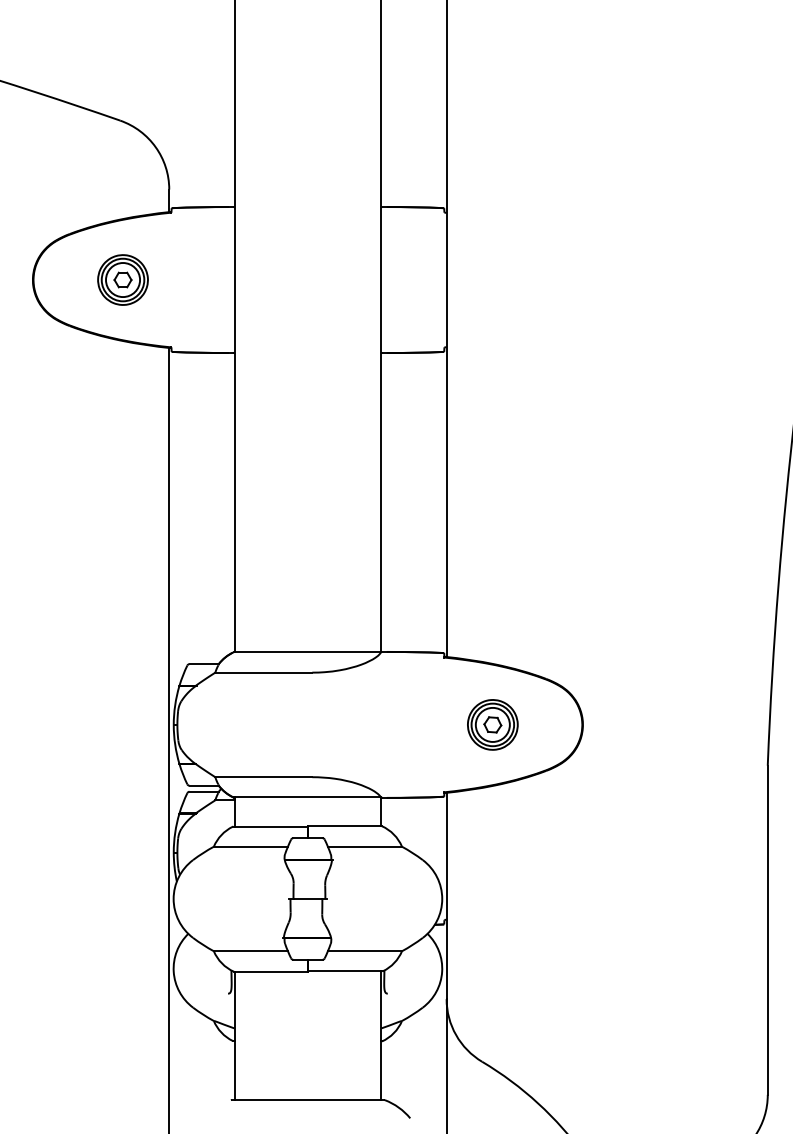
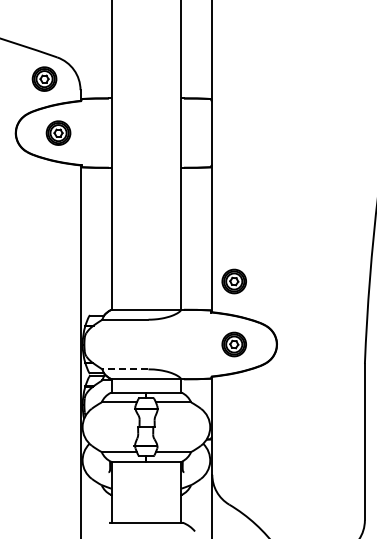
part: (93, 165) -> (44, 78), added
part: (491, 592) -> (233, 281), added
line: (261, 777) -> (124, 369), solid -> dashed

